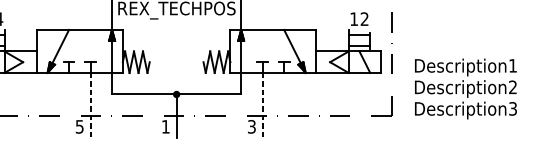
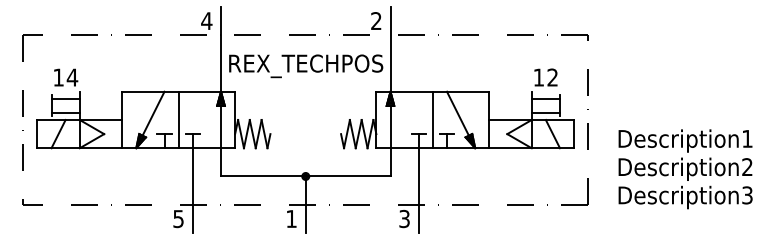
line: (79, 51) -> (178, 119), added
line: (273, 51) -> (432, 119), added
line: (90, 105) -> (192, 191), dashed -> solid
line: (262, 105) -> (418, 191), dashed -> solid

